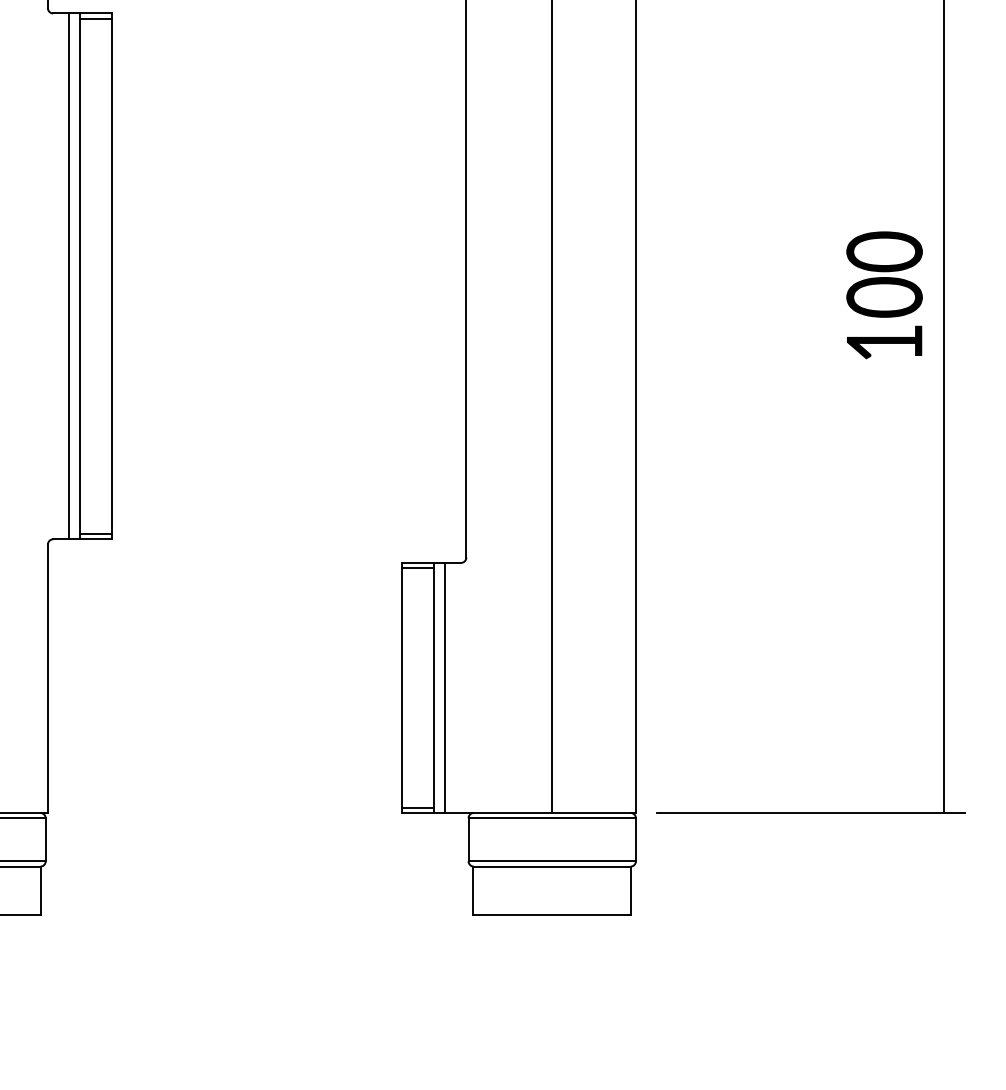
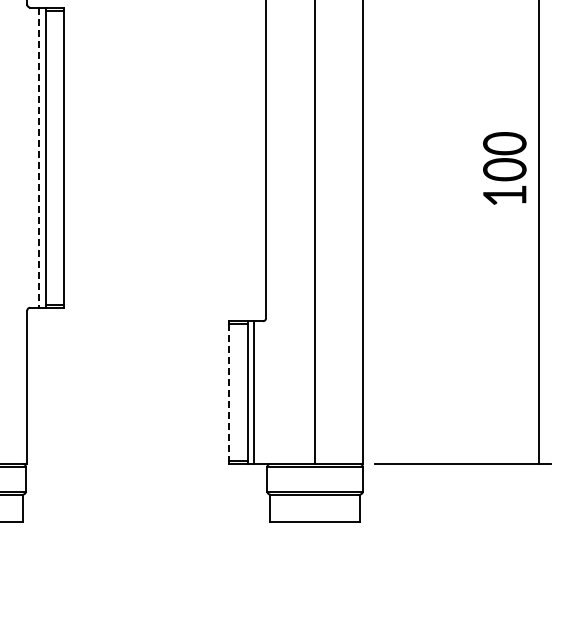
line: (69, 277) -> (39, 158), solid -> dashed
line: (402, 689) -> (229, 393), solid -> dashed

